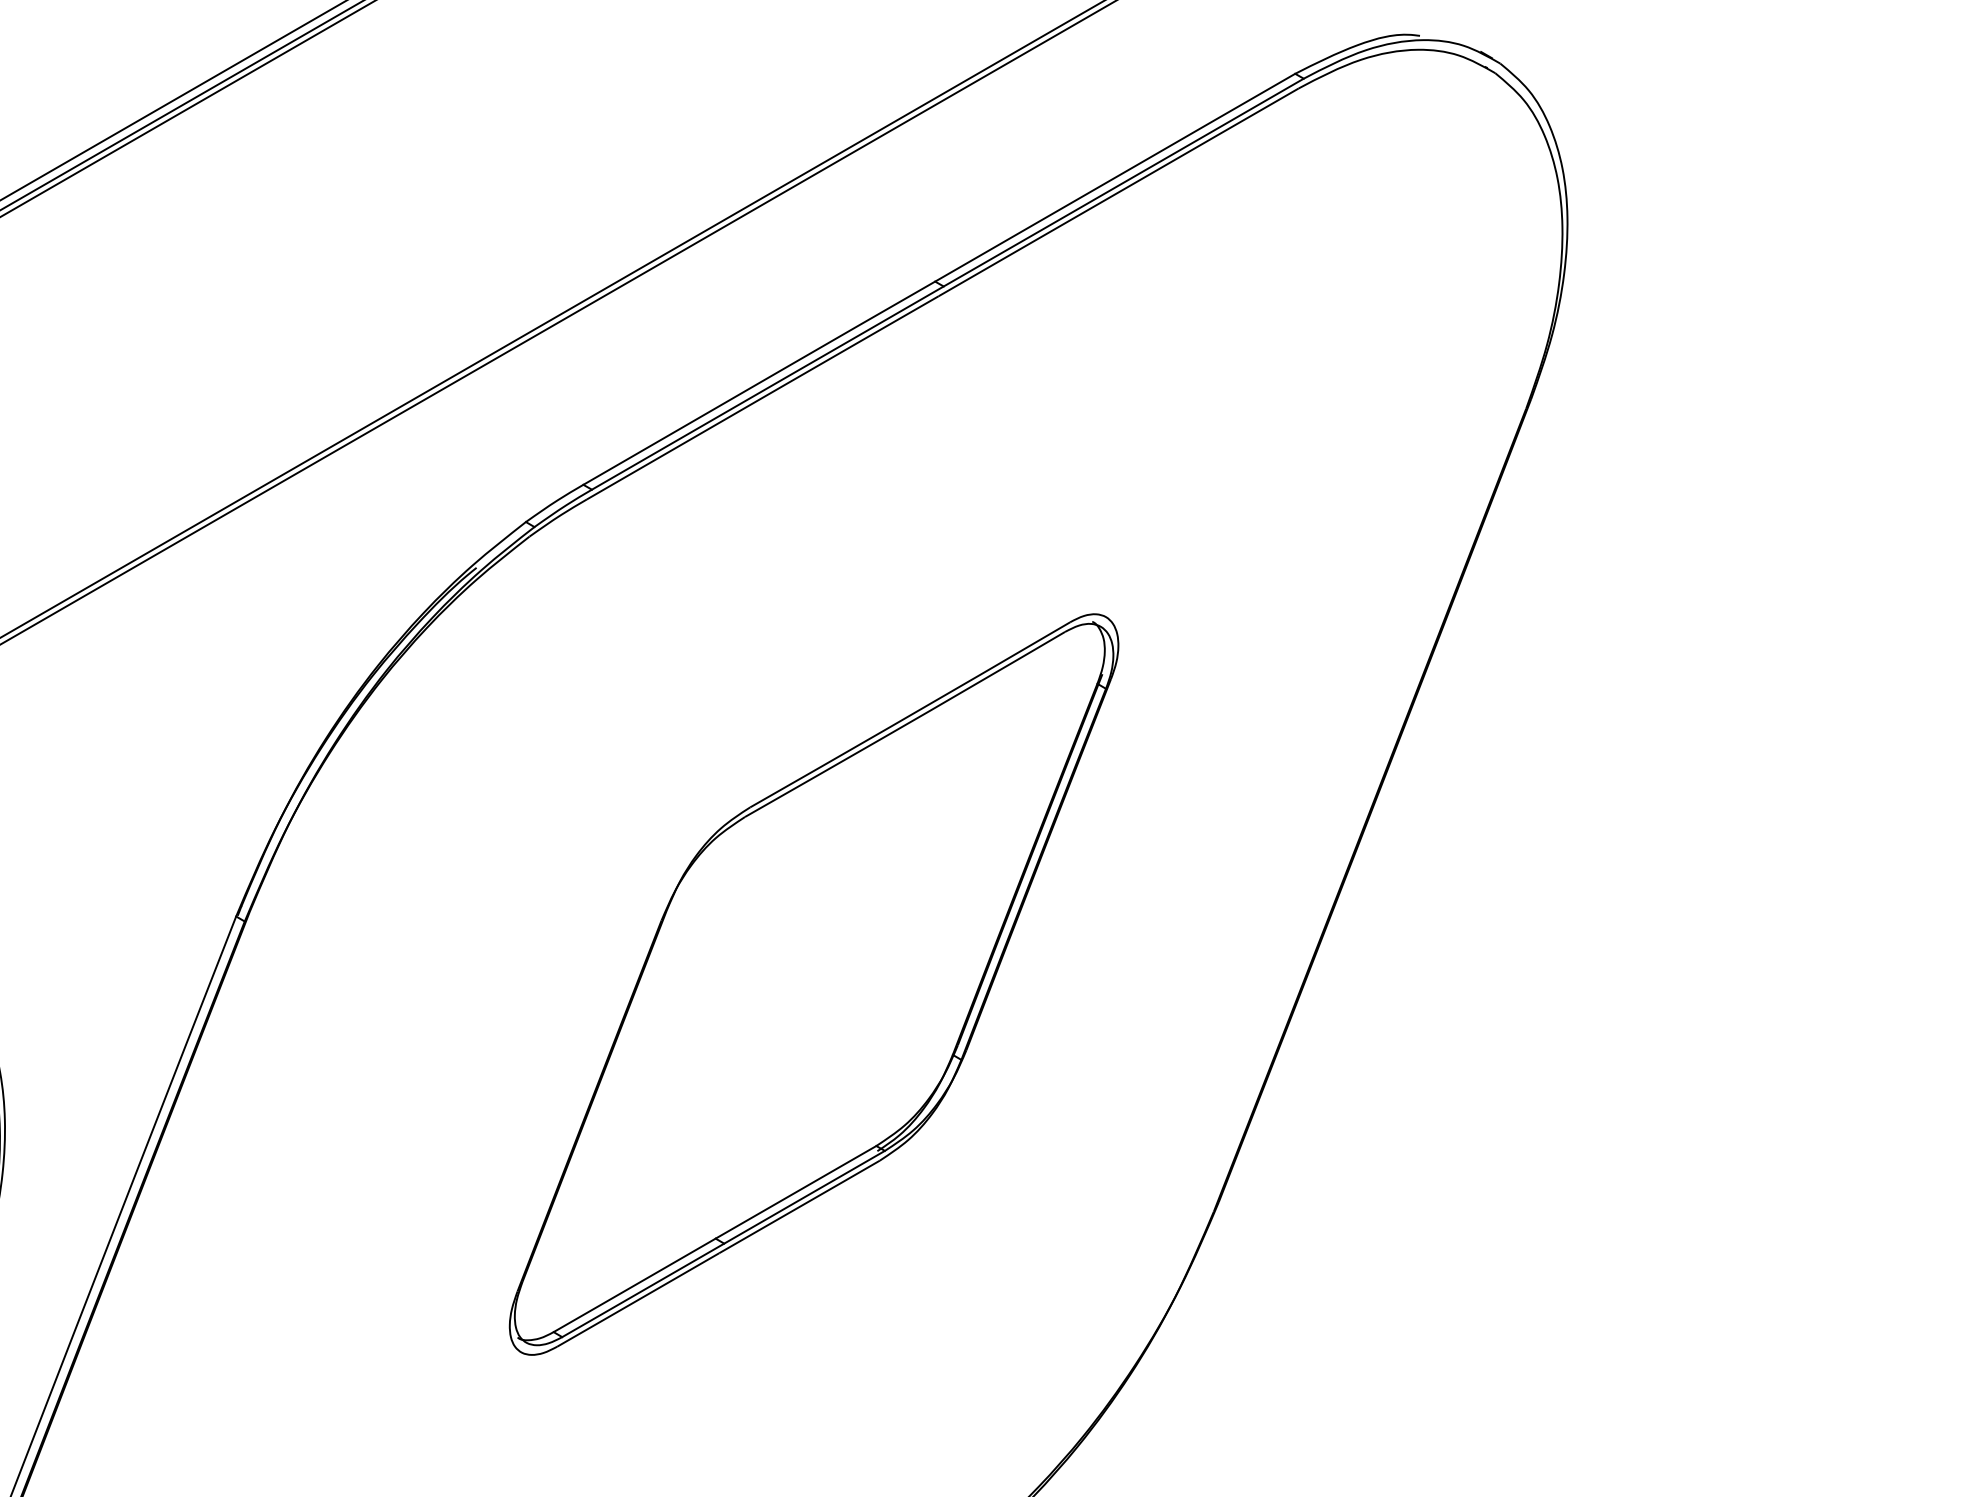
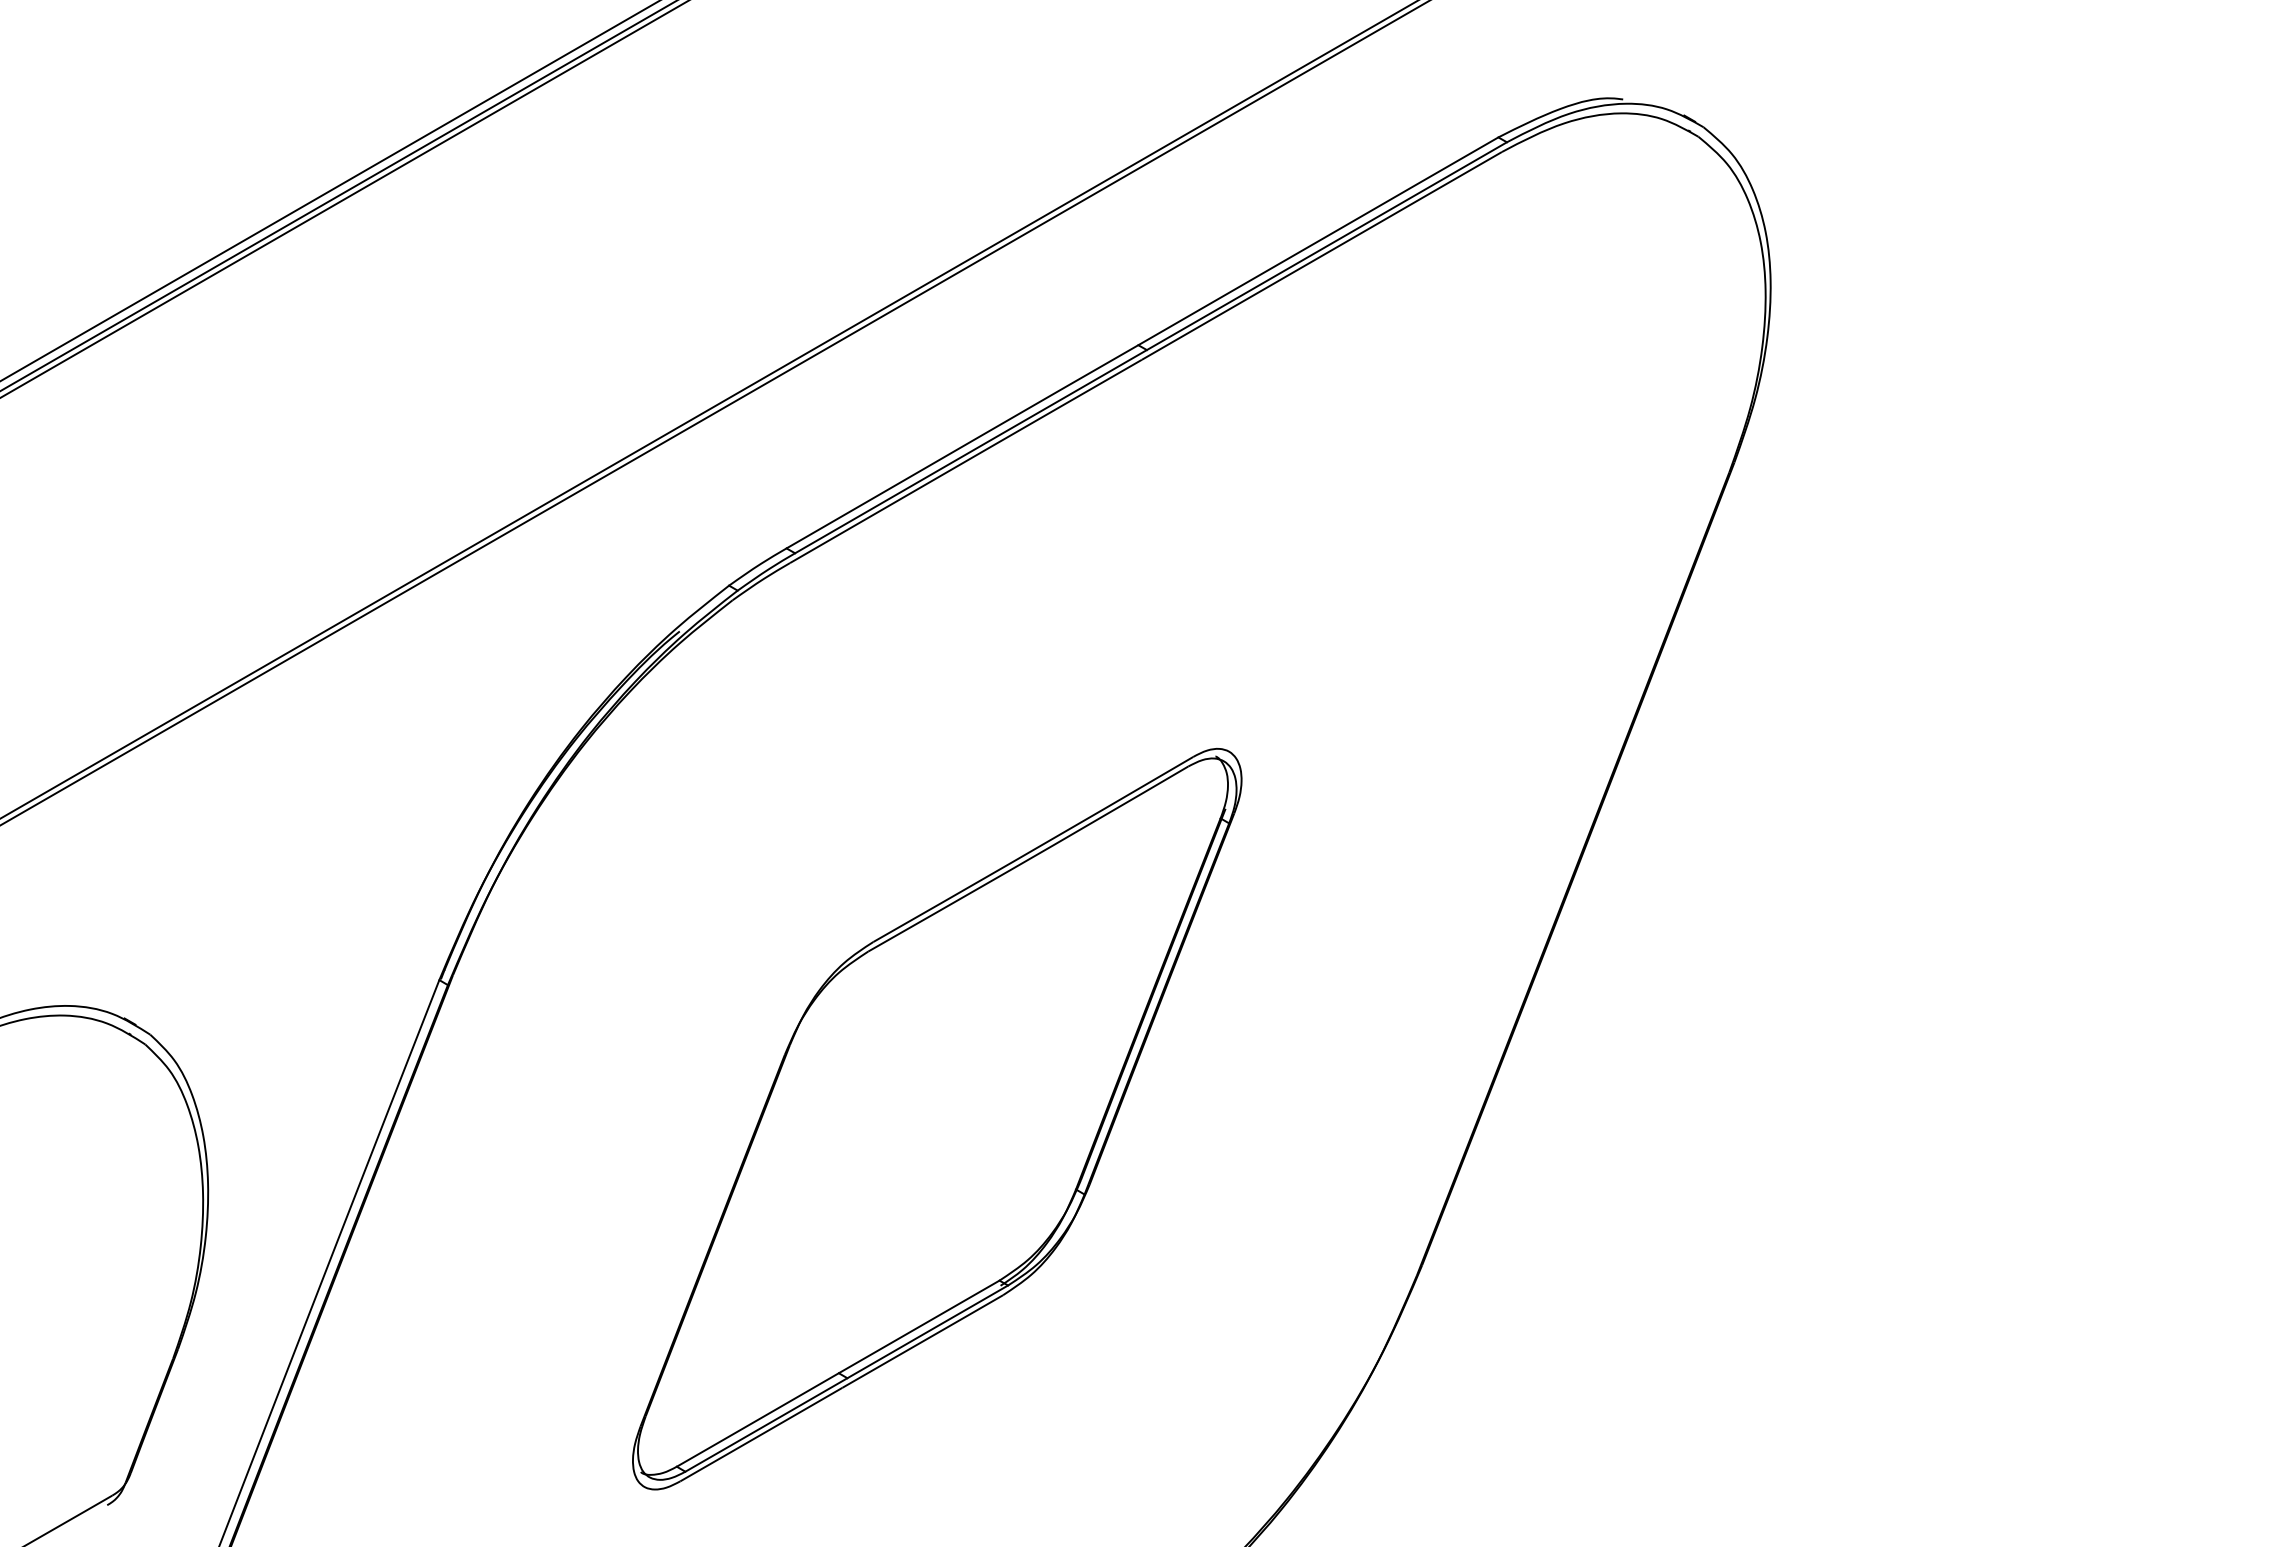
part: (814, 983) -> (937, 1118), moved

